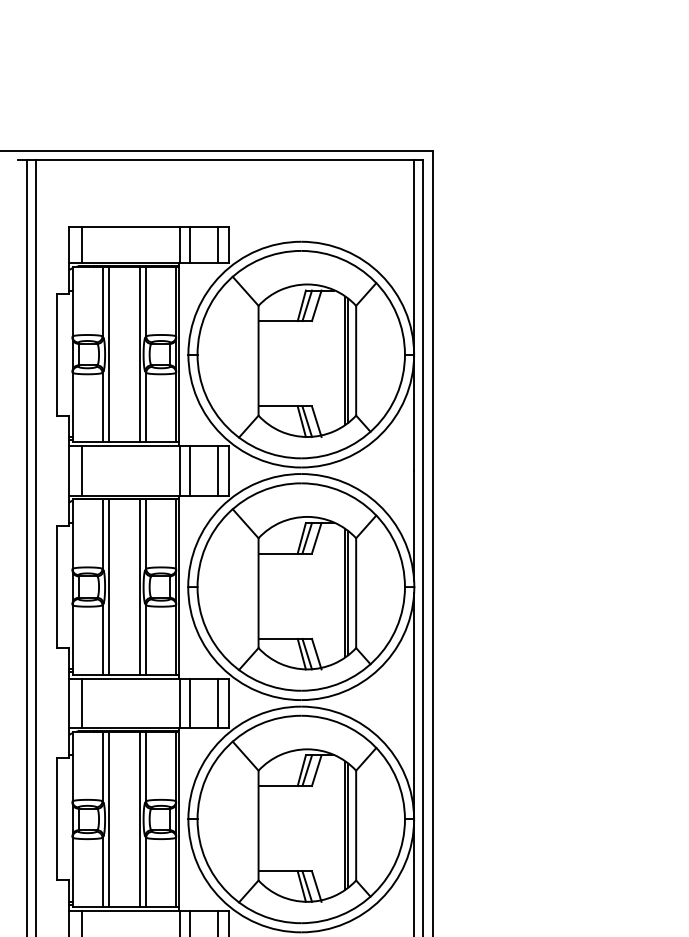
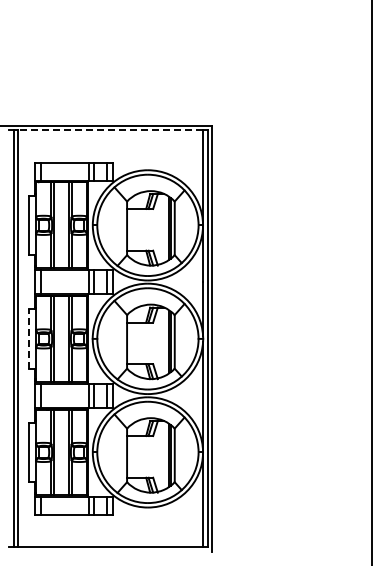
line: (224, 160) -> (110, 130), solid -> dashed
line: (56, 586) -> (28, 338), solid -> dashed

